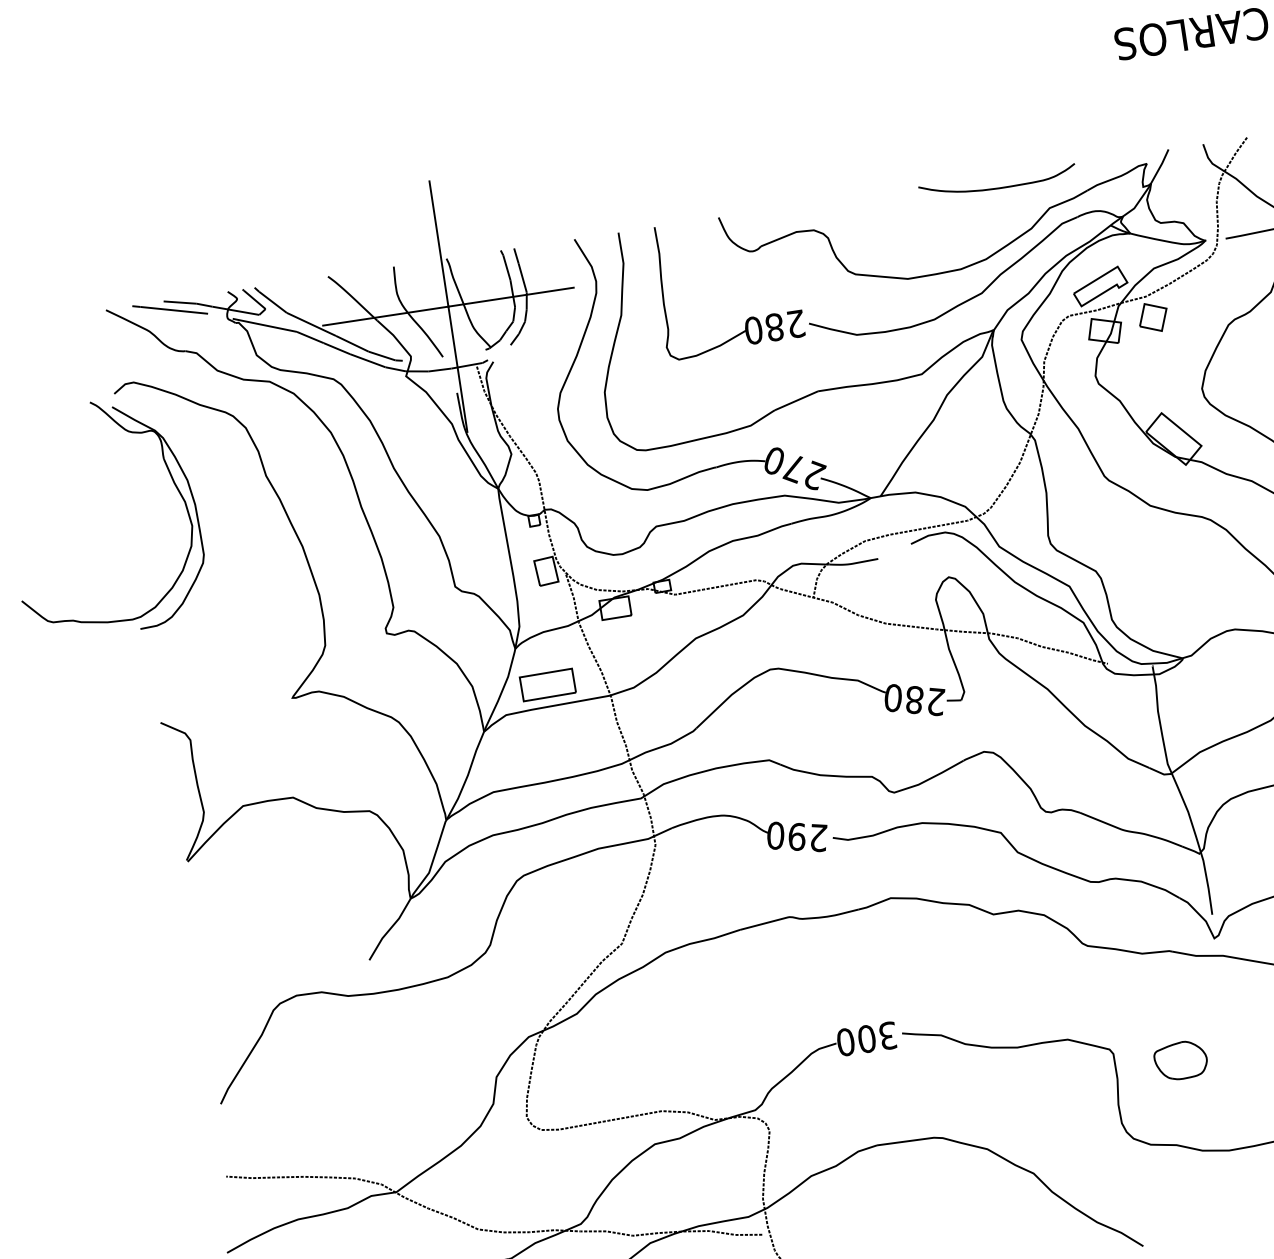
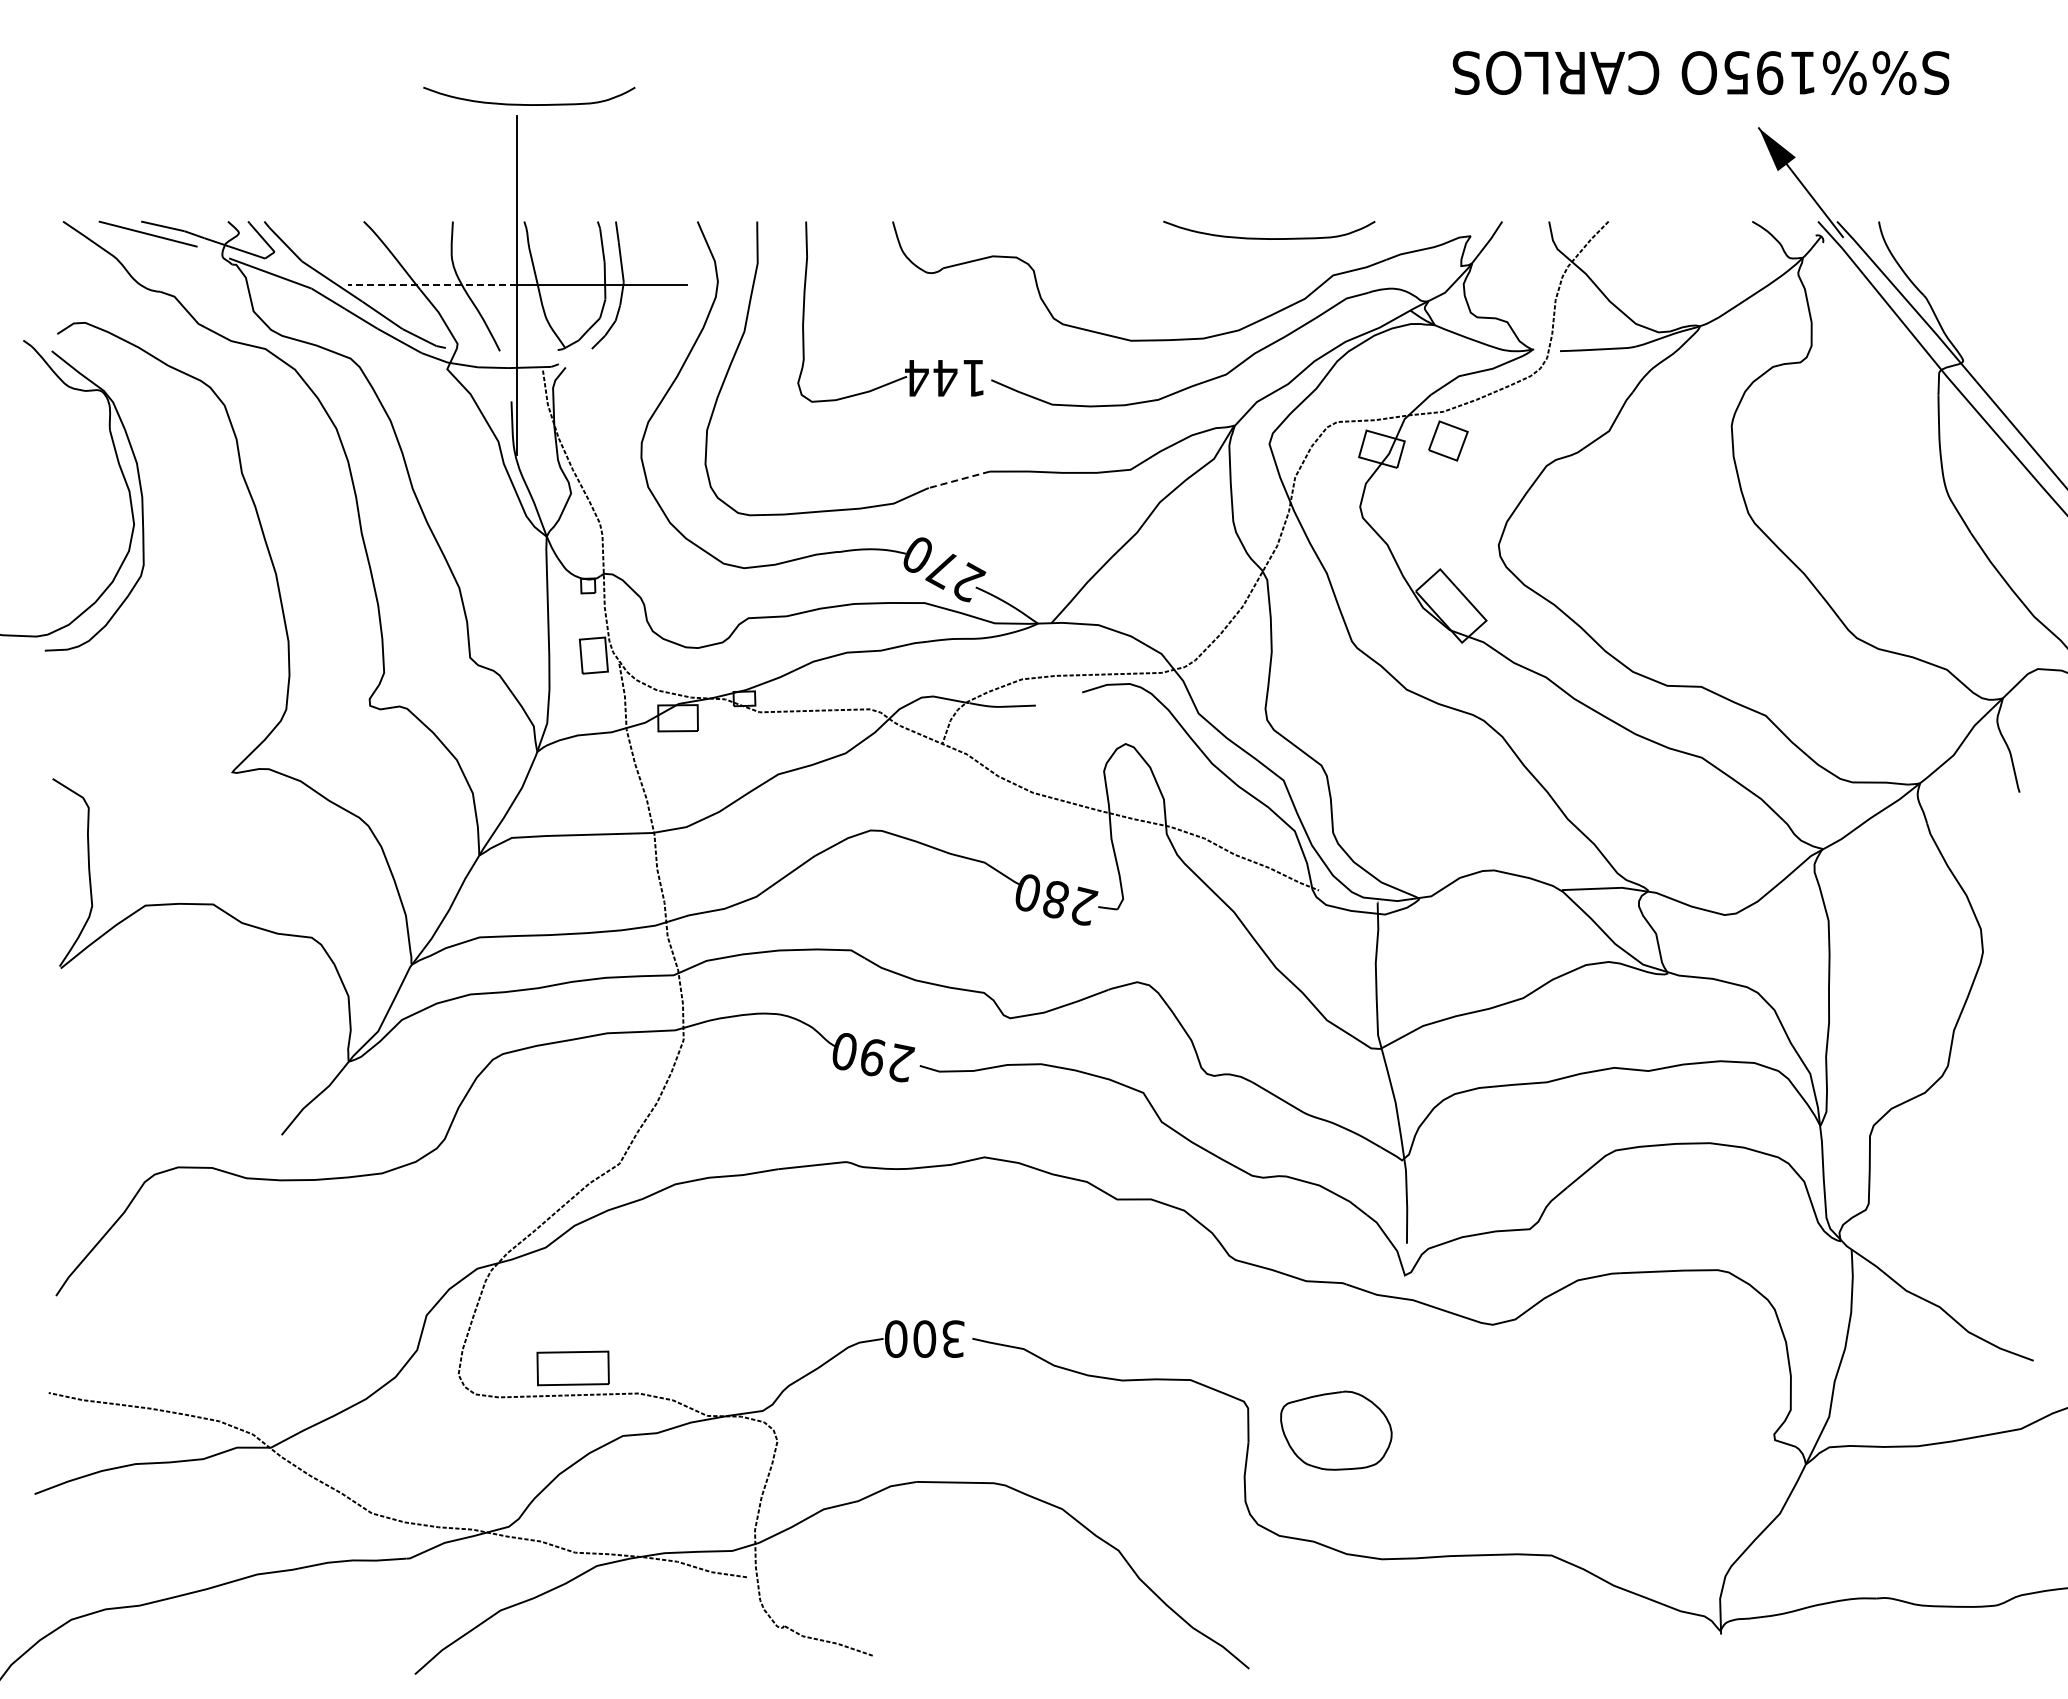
curve: (437, 171) -> (529, 104), added
part: (1100, 285) -> (1384, 388), removed
line: (385, 316) -> (432, 285), solid -> dashed
text: (774, 327) -> (944, 378), 280 -> 144
line: (796, 400) -> (959, 479), solid -> dashed
part: (547, 685) -> (572, 1368), moved
part: (1180, 1060) -> (1335, 1430), size x1.6

